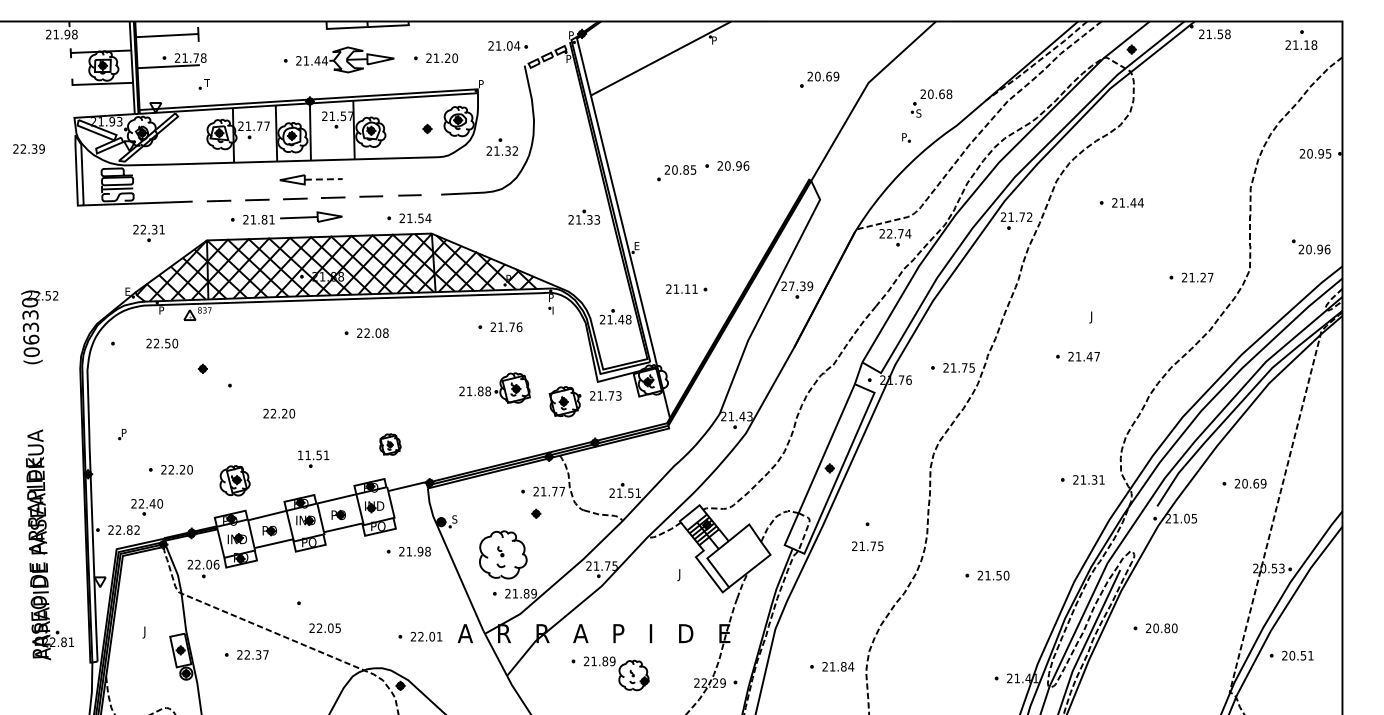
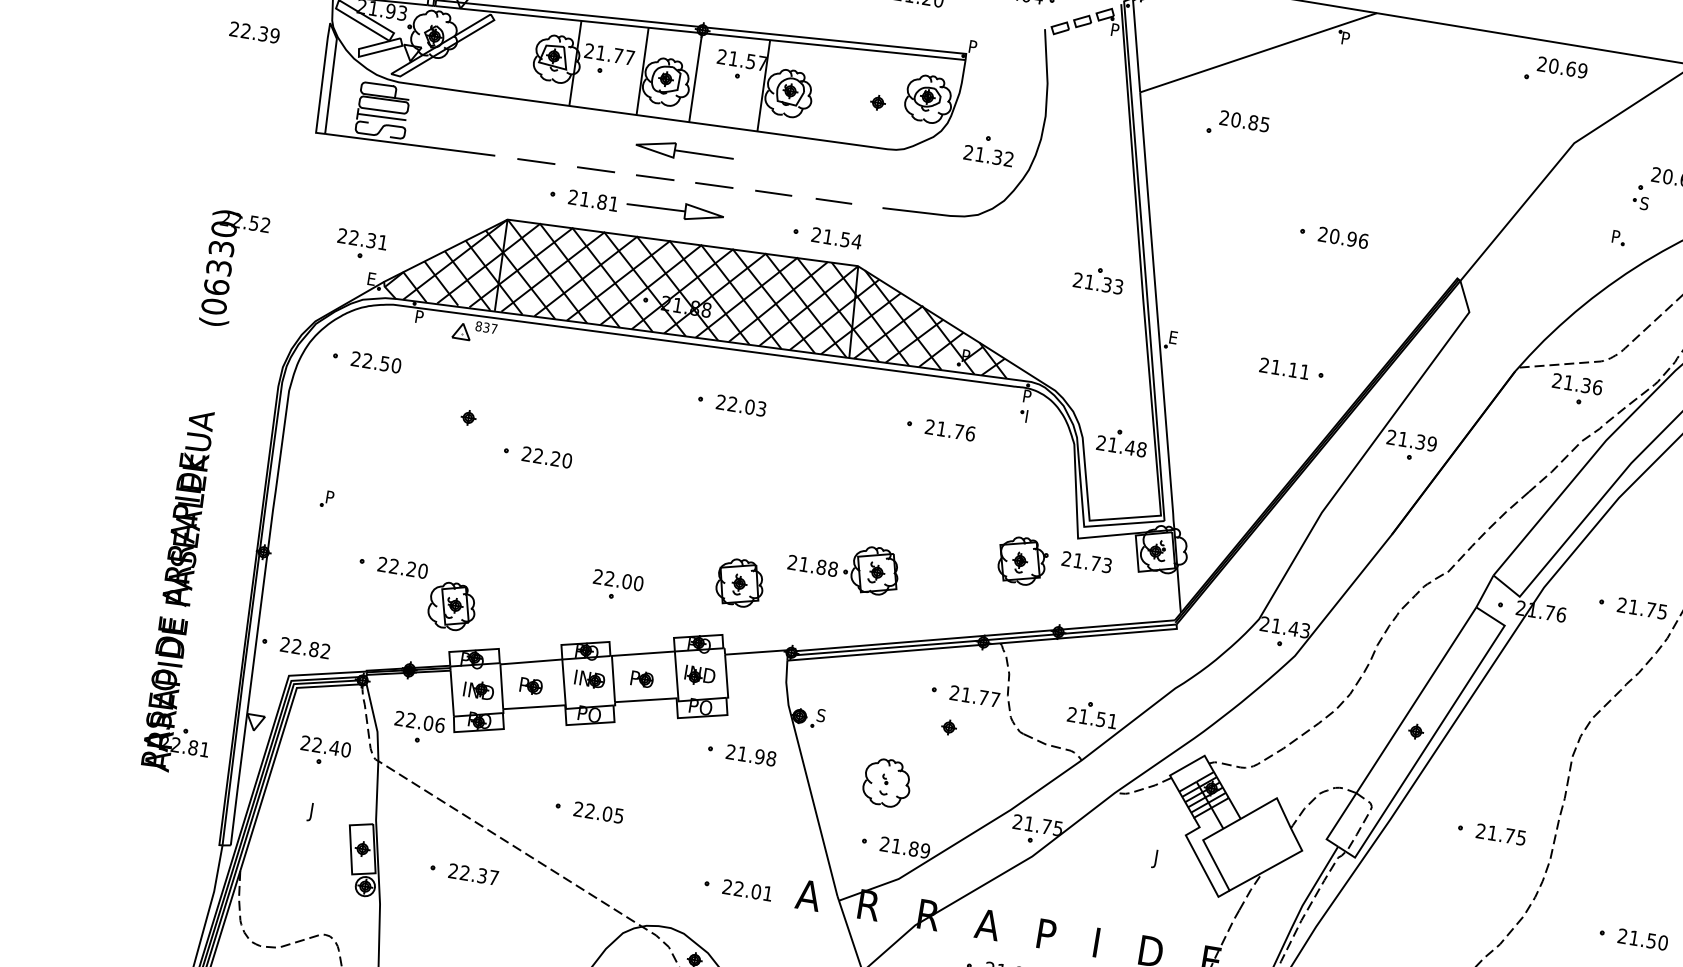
part: (819, 79) -> (1555, 71), moved
part: (676, 173) -> (1237, 125), moved
line: (323, 179) -> (703, 154), dashed -> solid
part: (148, 232) -> (361, 243), moved
text: (899, 233) -> (1583, 384), 22.74 -> 21.36
text: (791, 285) -> (1403, 438), 27.39 -> 21.39
part: (686, 288) -> (1291, 368), moved
text: (39, 327) -> (232, 270), moved
text: (385, 332) -> (761, 407), 22.08 -> 22.03
text: (162, 343) -> (376, 362), moved
part: (494, 387) -> (843, 564), moved
text: (279, 413) -> (547, 457), moved
part: (390, 444) -> (740, 582), size x1.43
text: (313, 455) -> (618, 580), 11.51 -> 22.00
part: (234, 480) -> (451, 605), moved
part: (146, 507) -> (324, 752), moved
part: (49, 544) -> (195, 592), moved
text: (867, 546) -> (1500, 834), moved
part: (502, 554) -> (886, 782), size x0.62
text: (324, 628) -> (597, 812), moved

